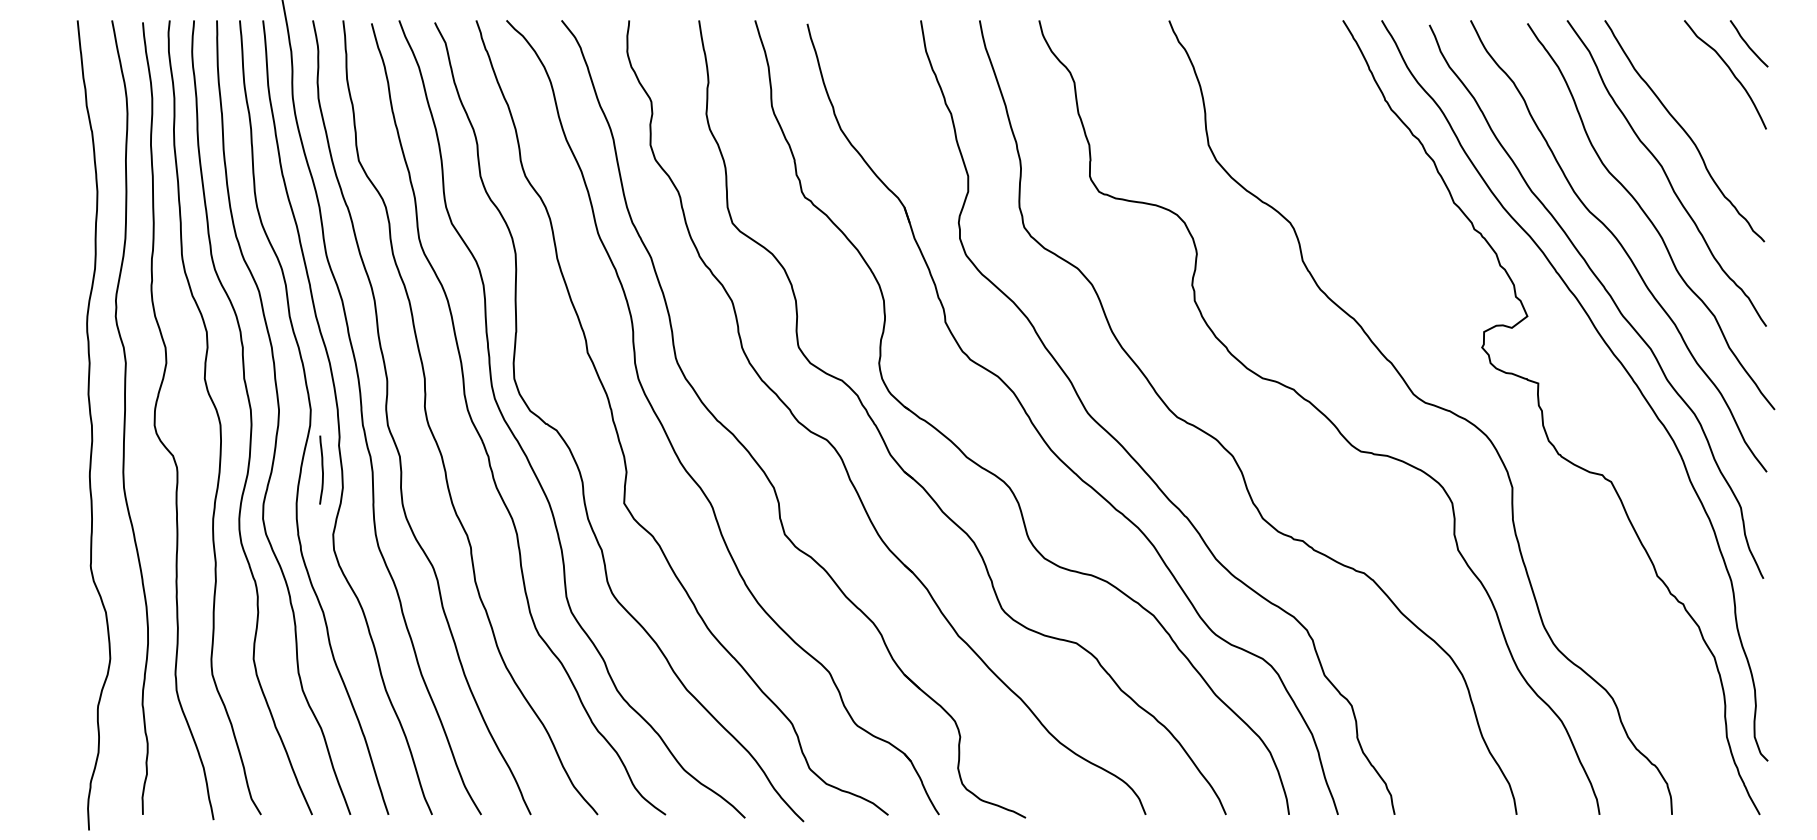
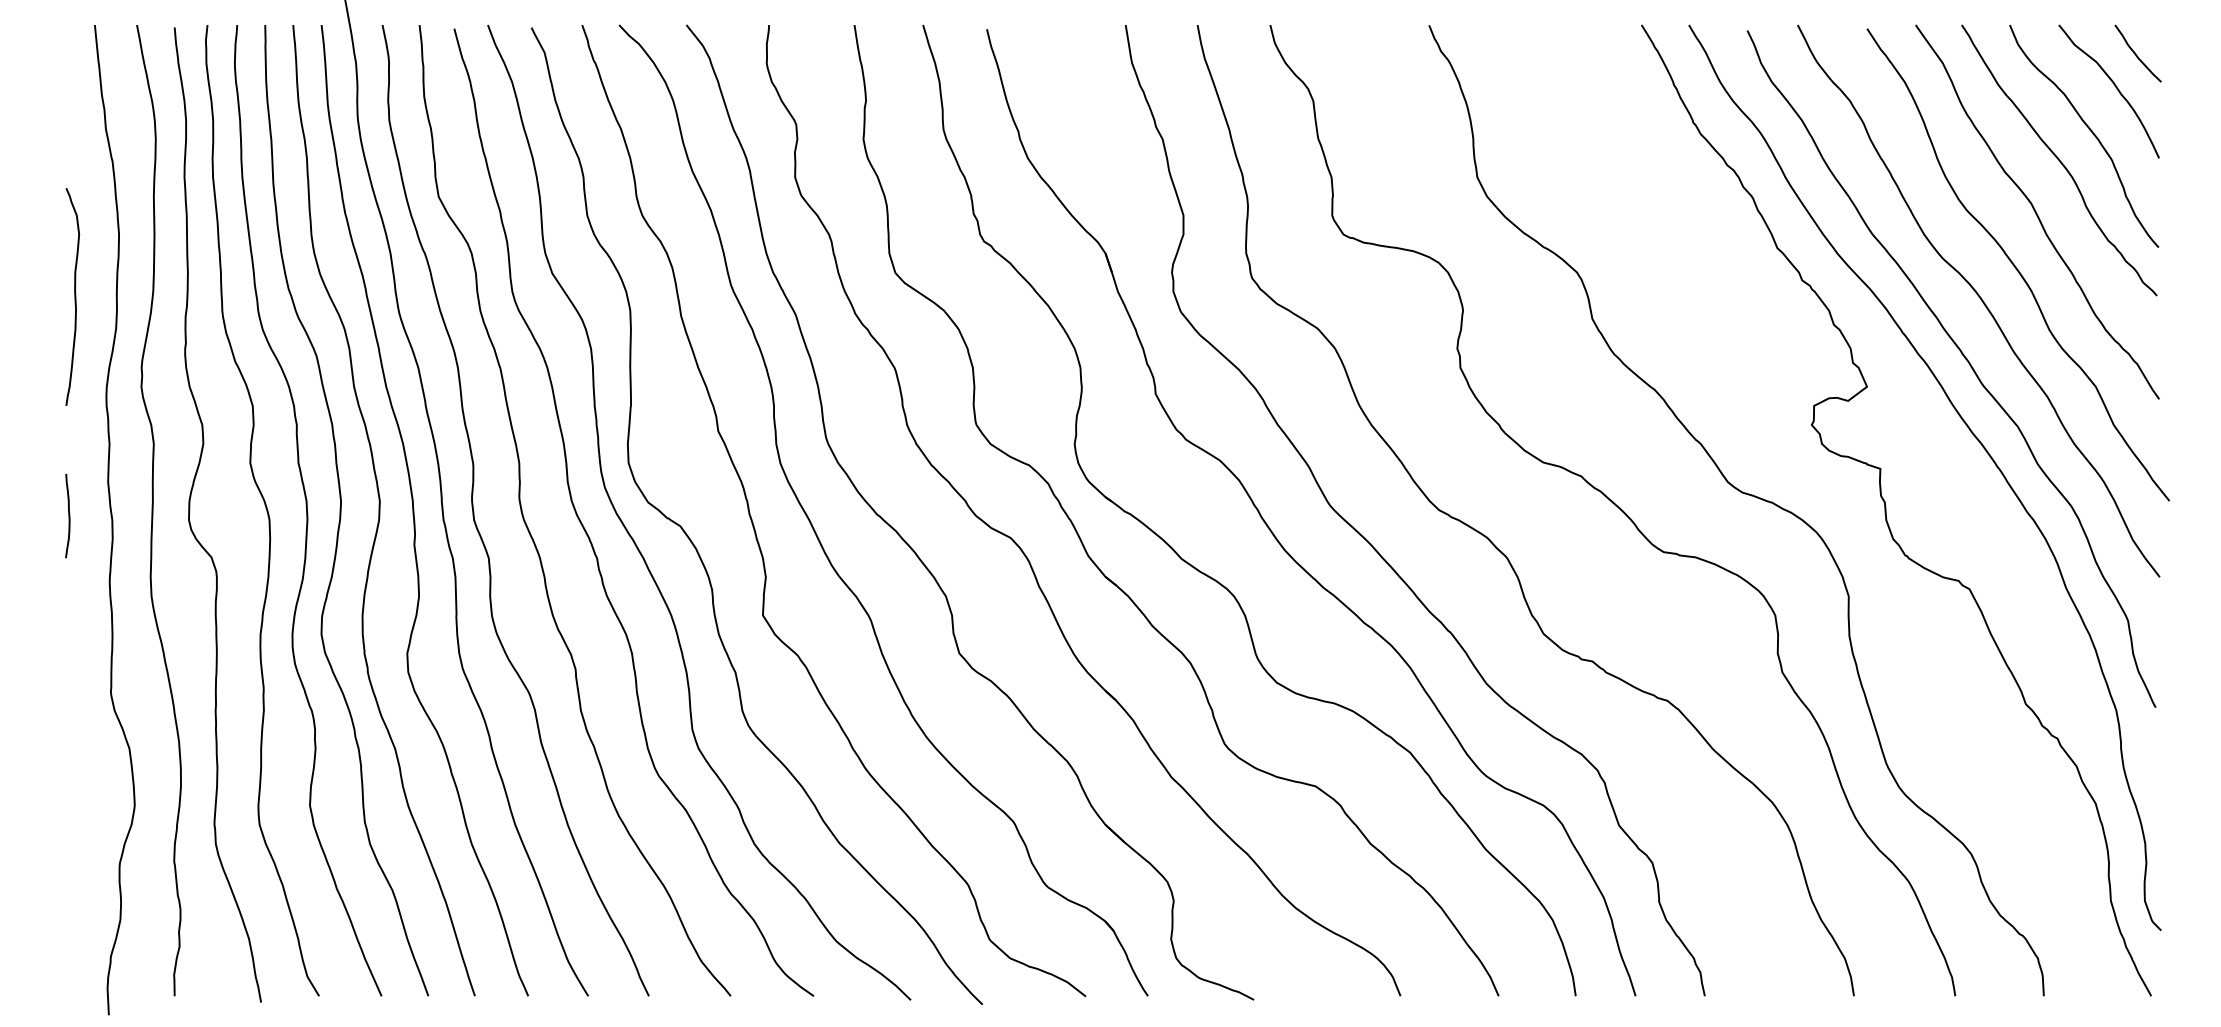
curve: (1710, 108) -> (2090, 132), added
curve: (60, 242) -> (73, 296), added
curve: (321, 469) -> (67, 515), moved

